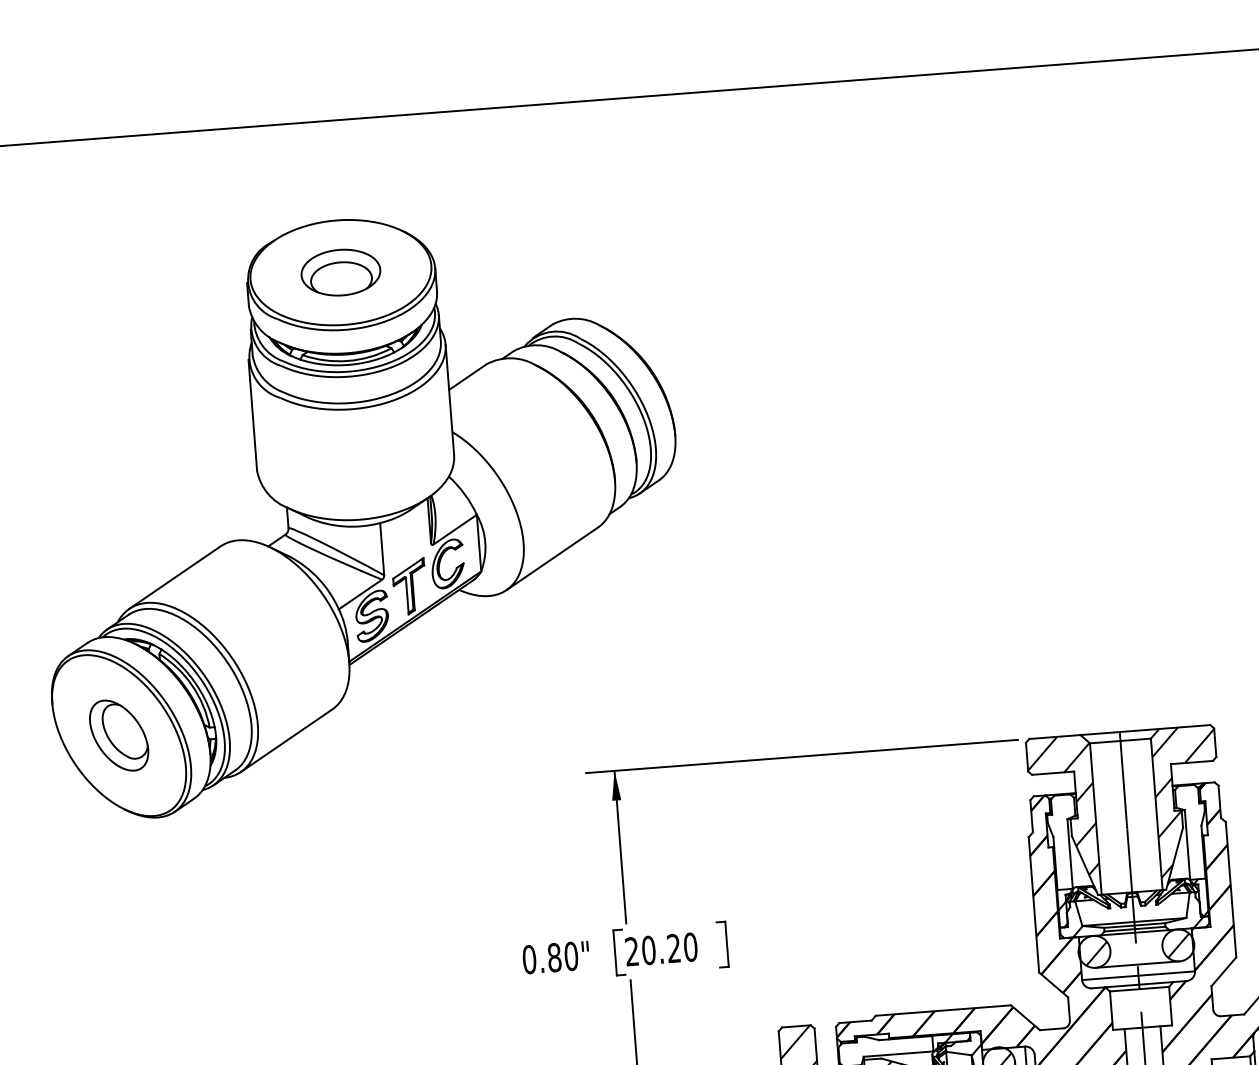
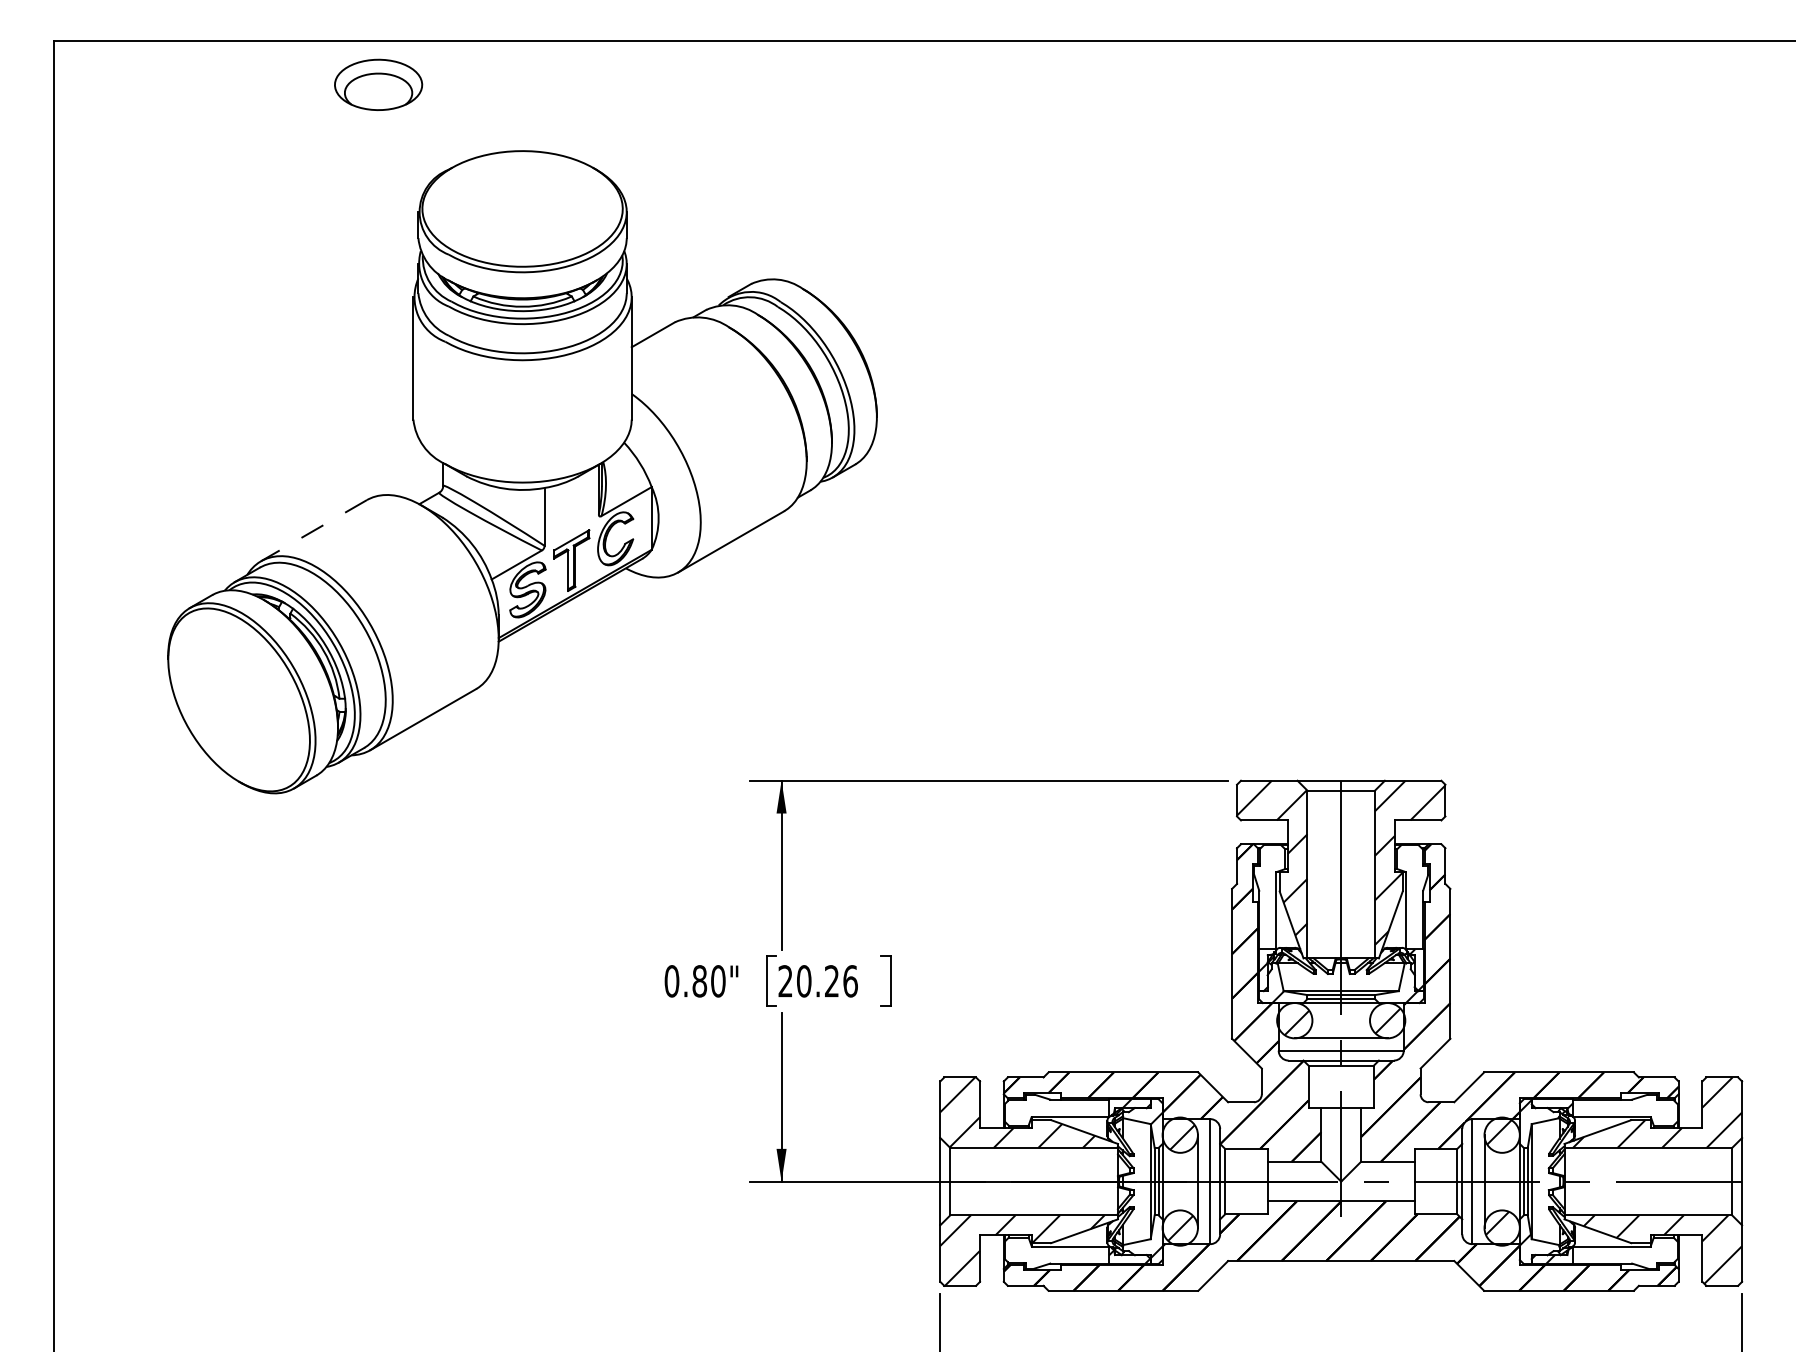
part: (340, 272) -> (378, 84), moved
line: (174, 577) -> (313, 530), solid -> dashed
part: (118, 735) -> (238, 699), removed
text: (690, 947) -> (850, 981), 20.20 -> 20.26

